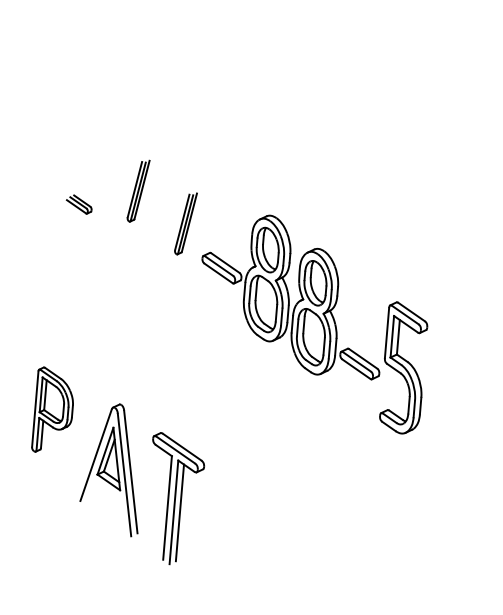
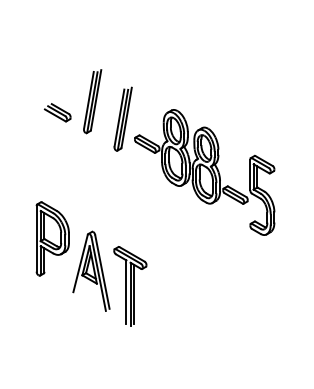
part: (138, 190) -> (92, 101), size x1.67
part: (79, 203) -> (57, 112), size x1.67
part: (184, 222) -> (122, 118), size x1.67
part: (53, 410) -> (52, 238), size x1.43

